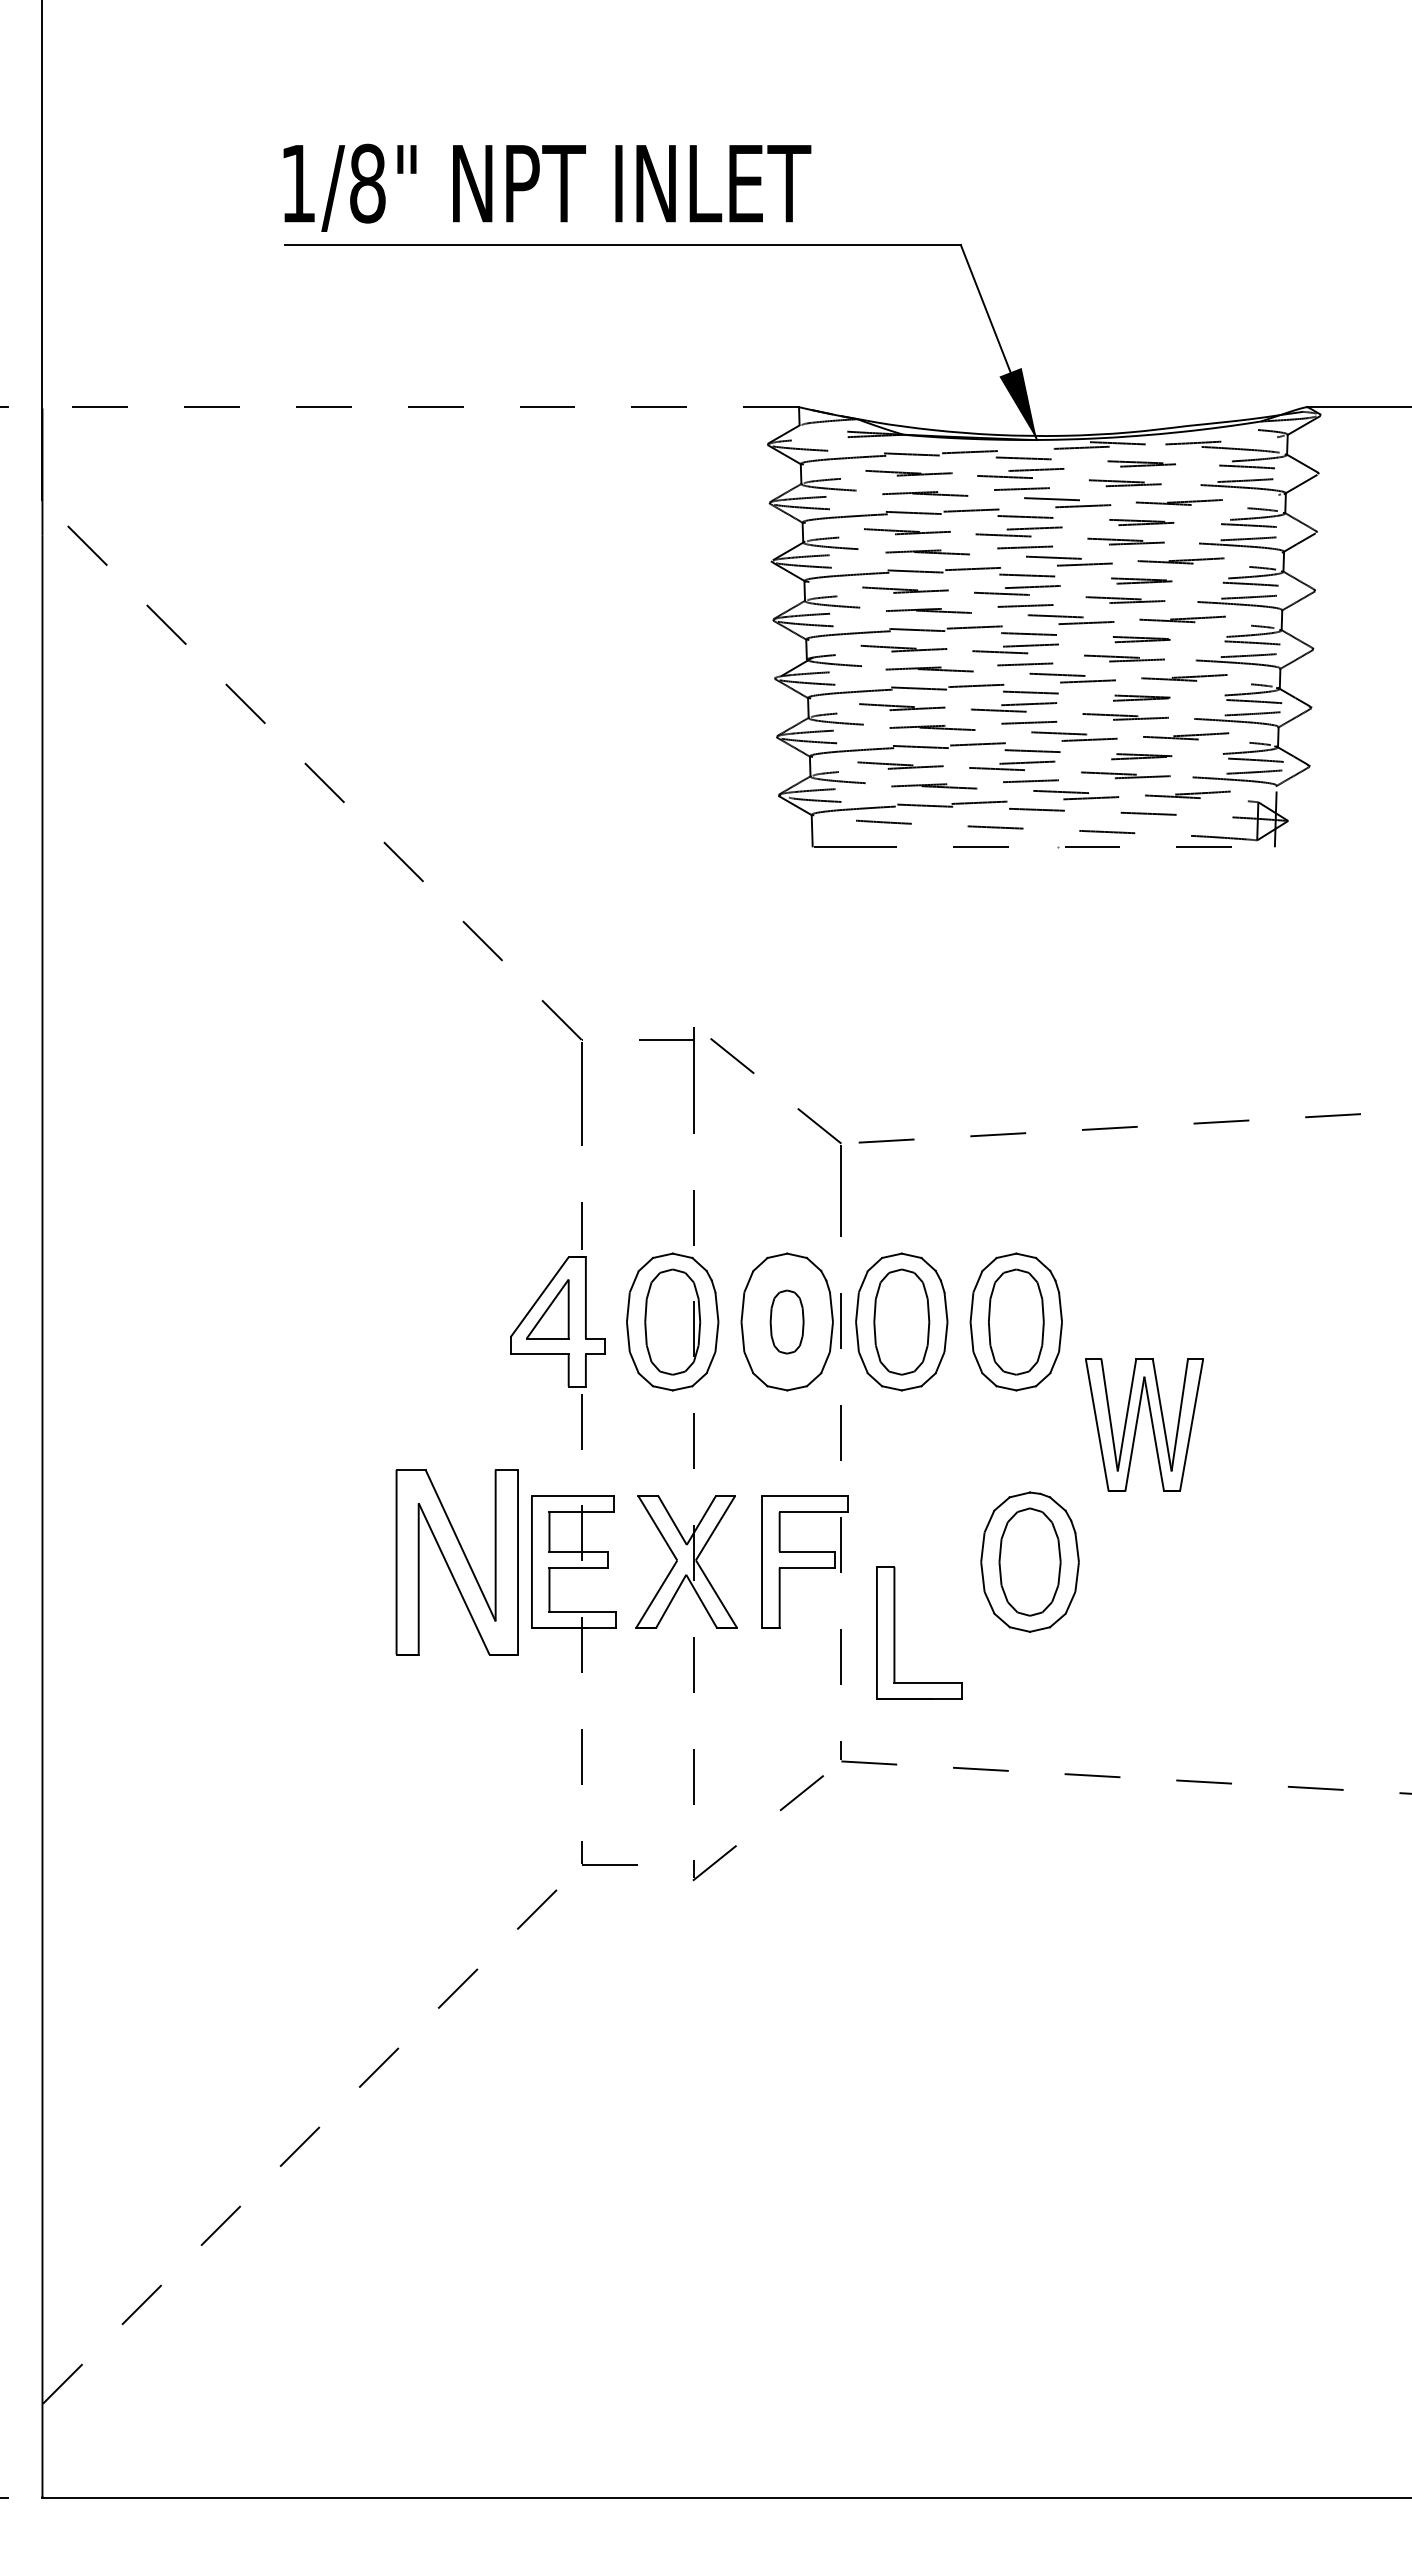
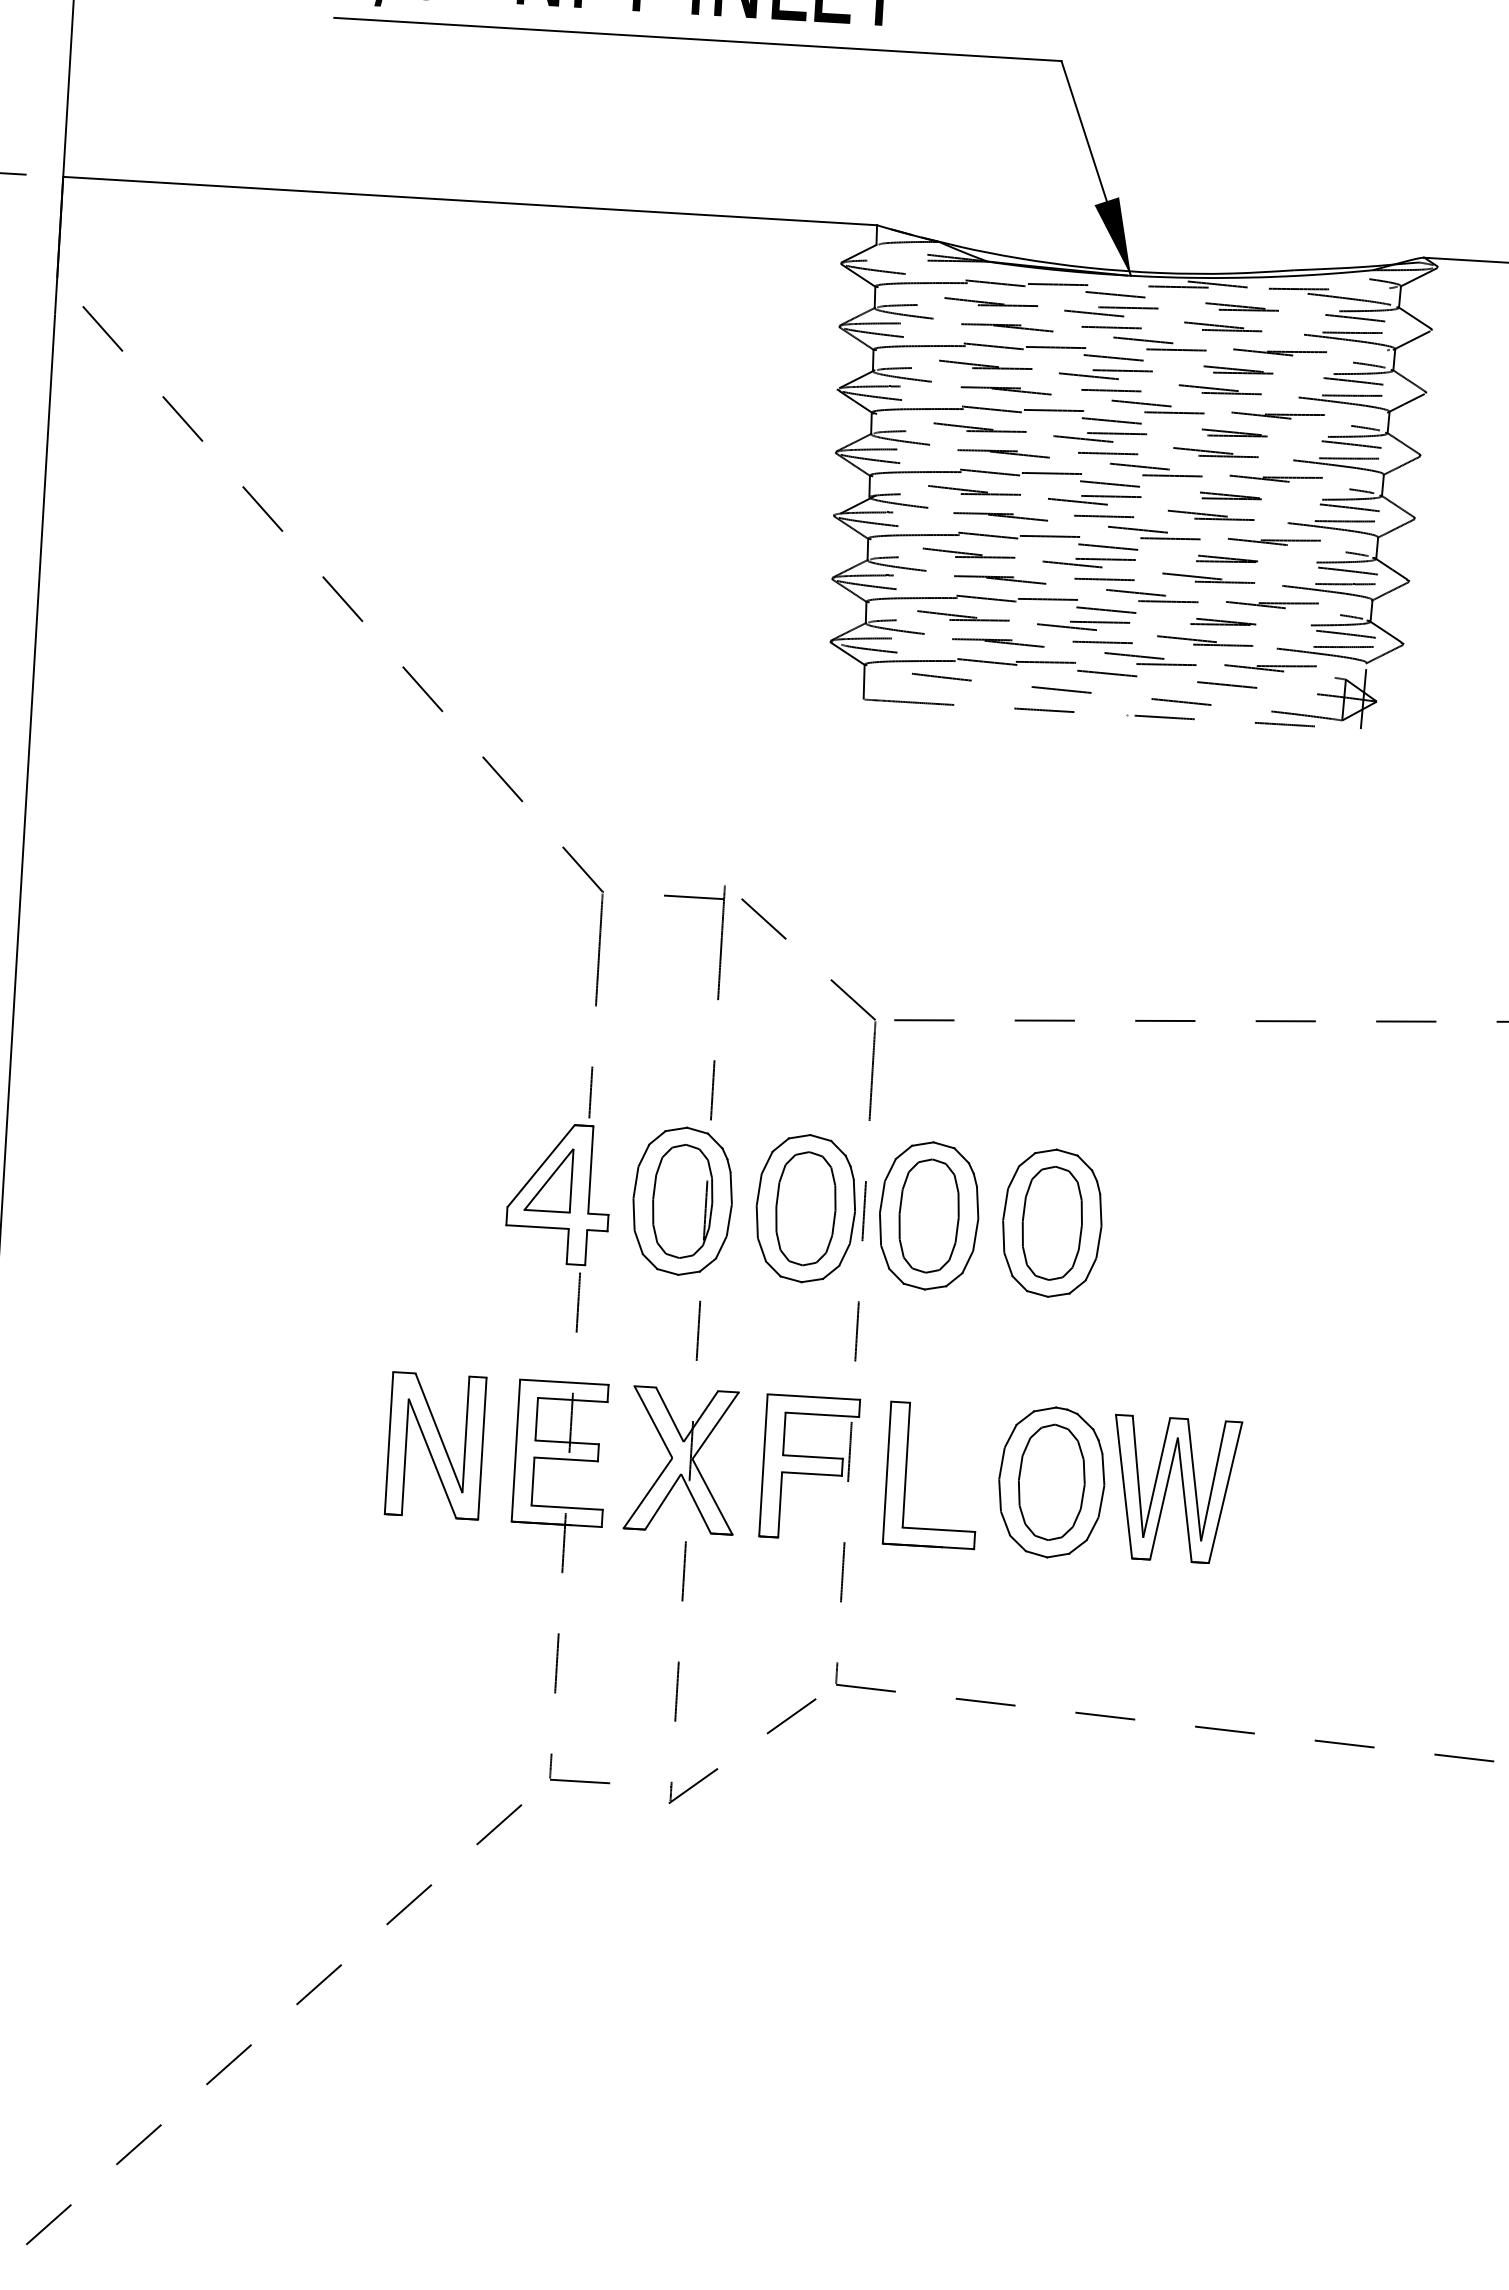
line: (420, 407) -> (469, 201), dashed -> solid
part: (786, 1321) -> (805, 1207), size x1.67
part: (1137, 1424) -> (1167, 1488), moved
part: (457, 1561) -> (435, 1445), size x0.71
part: (895, 1632) -> (907, 1473), moved

